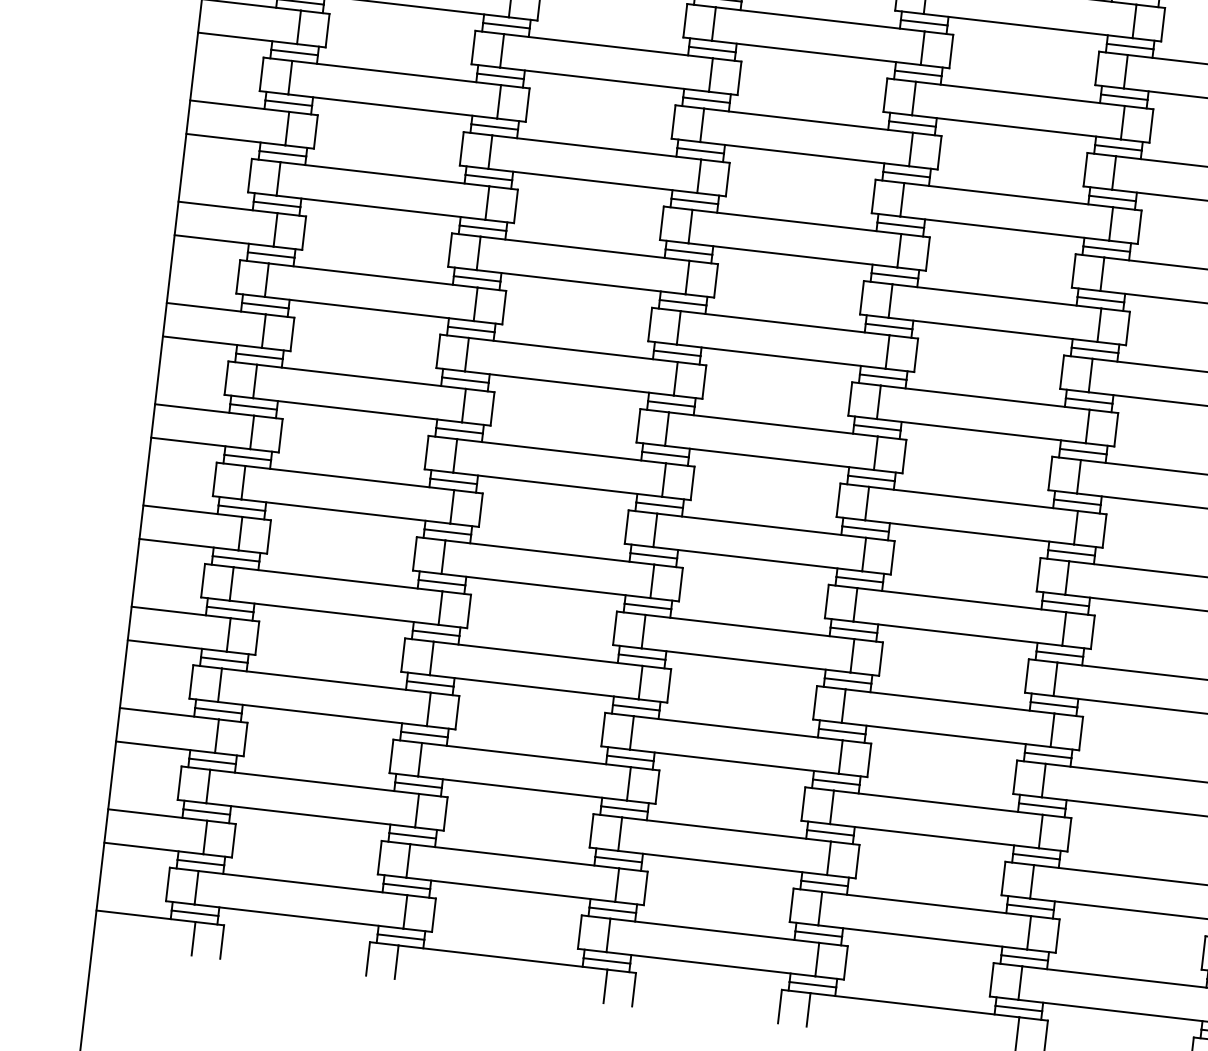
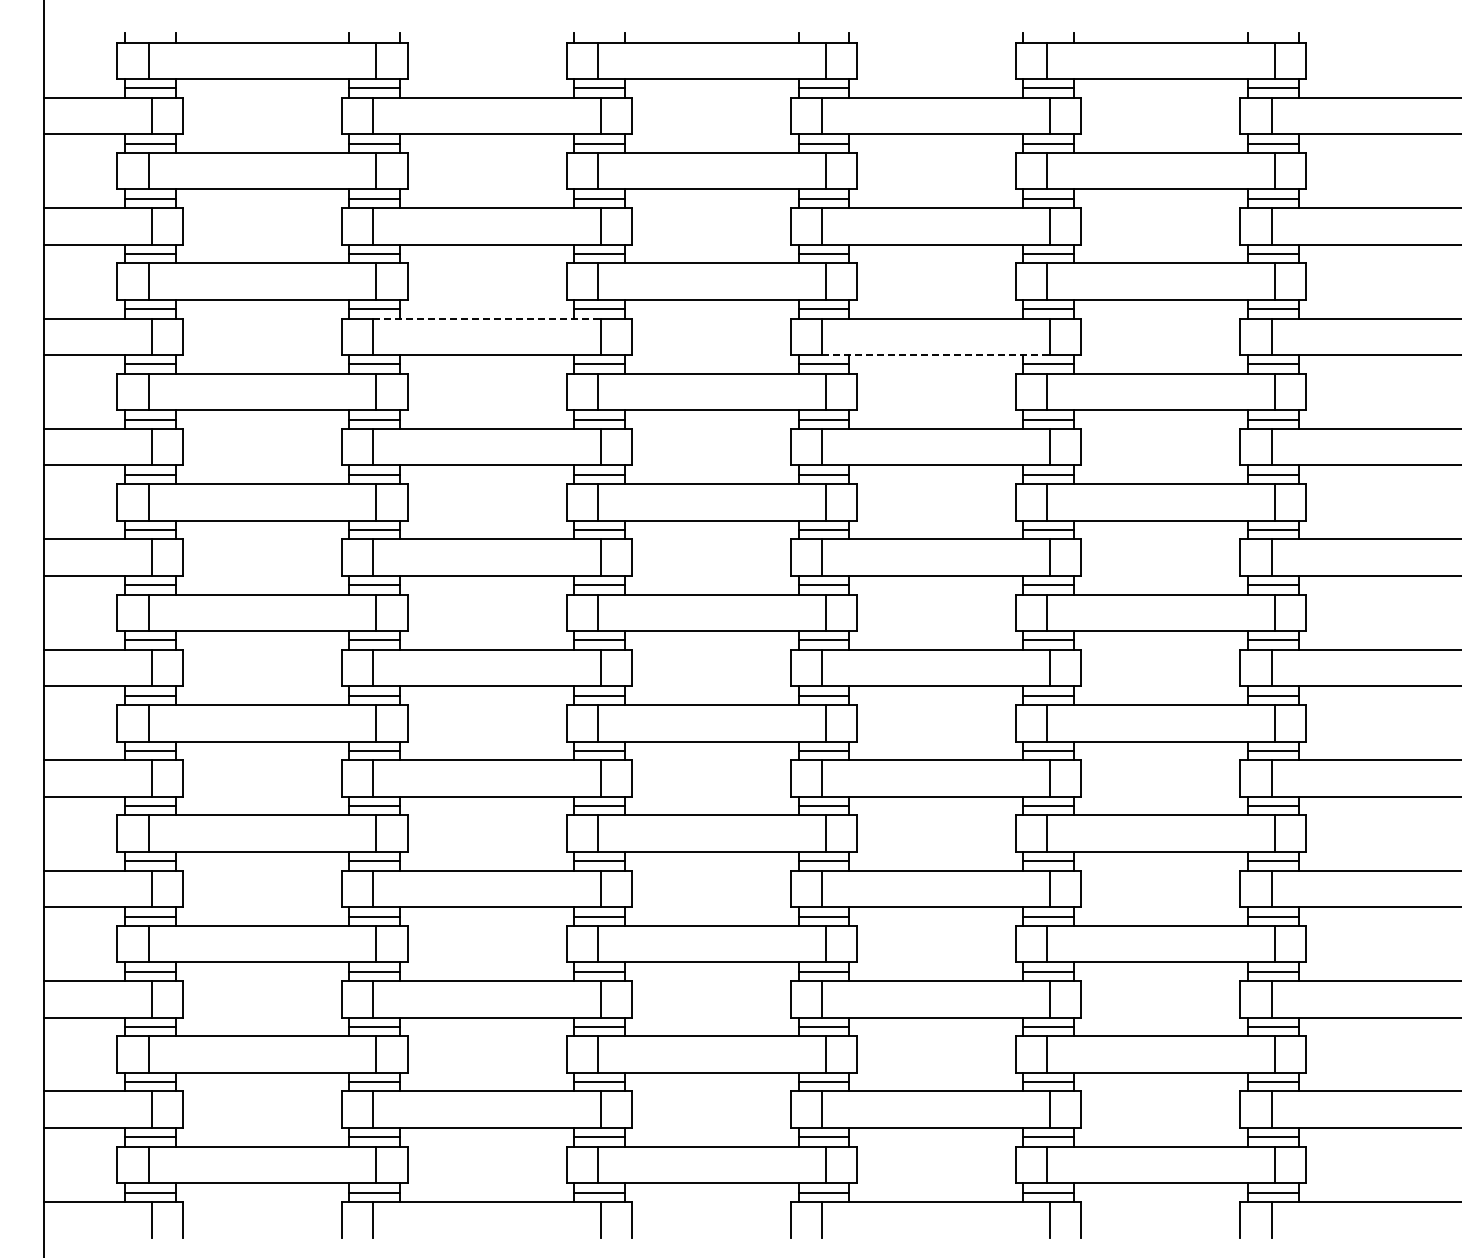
line: (597, 147) -> (487, 318), solid -> dashed
line: (1004, 229) -> (936, 355), solid -> dashed

